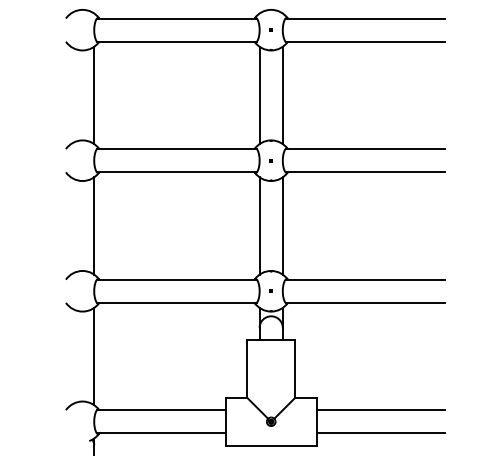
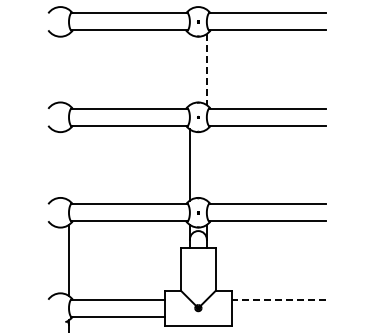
line: (94, 95) -> (69, 69), removed
line: (259, 95) -> (189, 69), removed
line: (282, 95) -> (206, 69), solid -> dashed
line: (94, 225) -> (69, 164), removed
line: (282, 225) -> (206, 164), removed
line: (380, 409) -> (278, 299), solid -> dashed
line: (380, 433) -> (278, 316), removed

